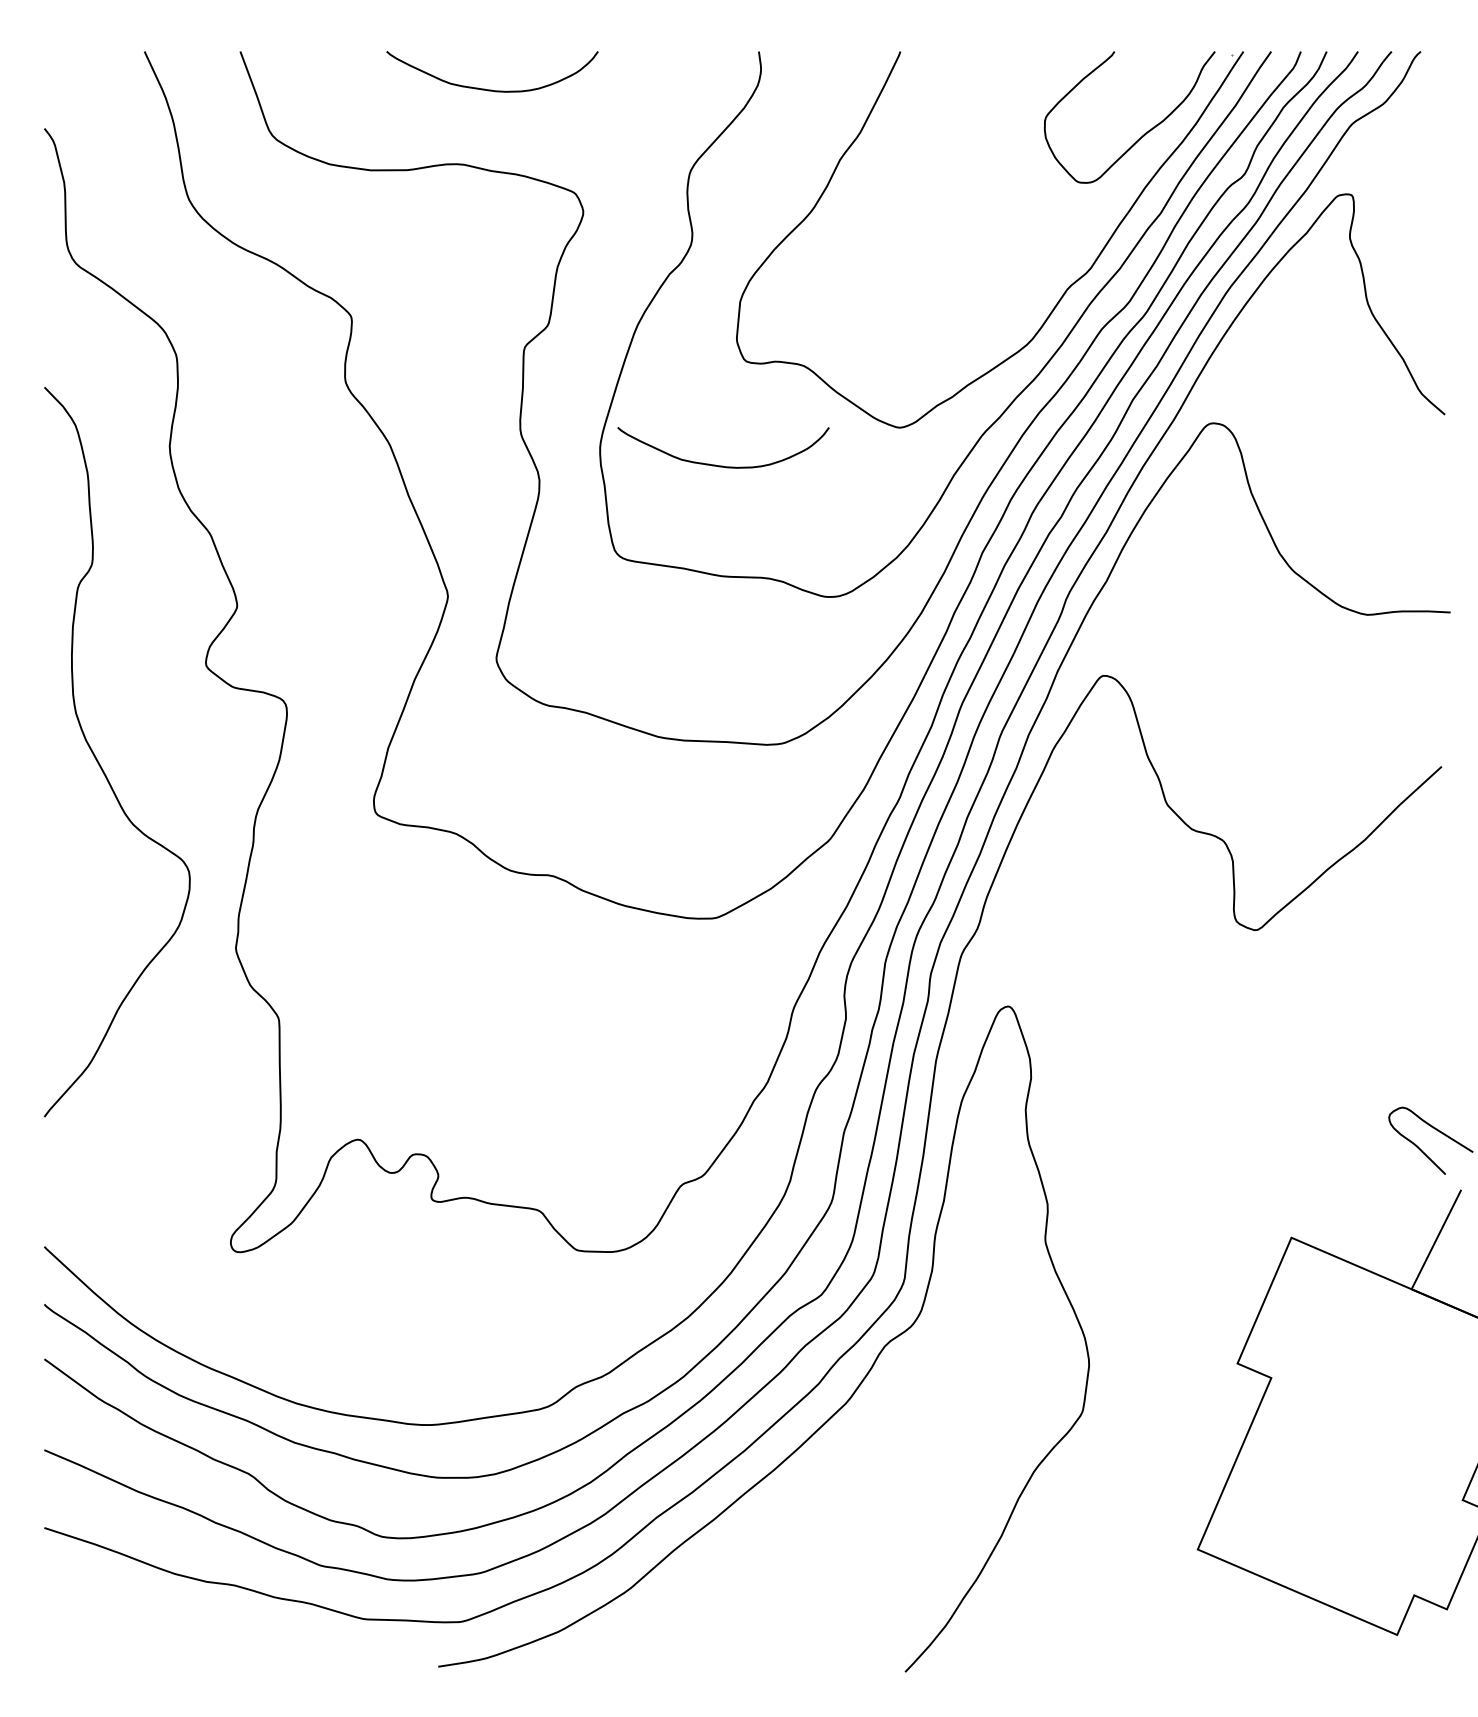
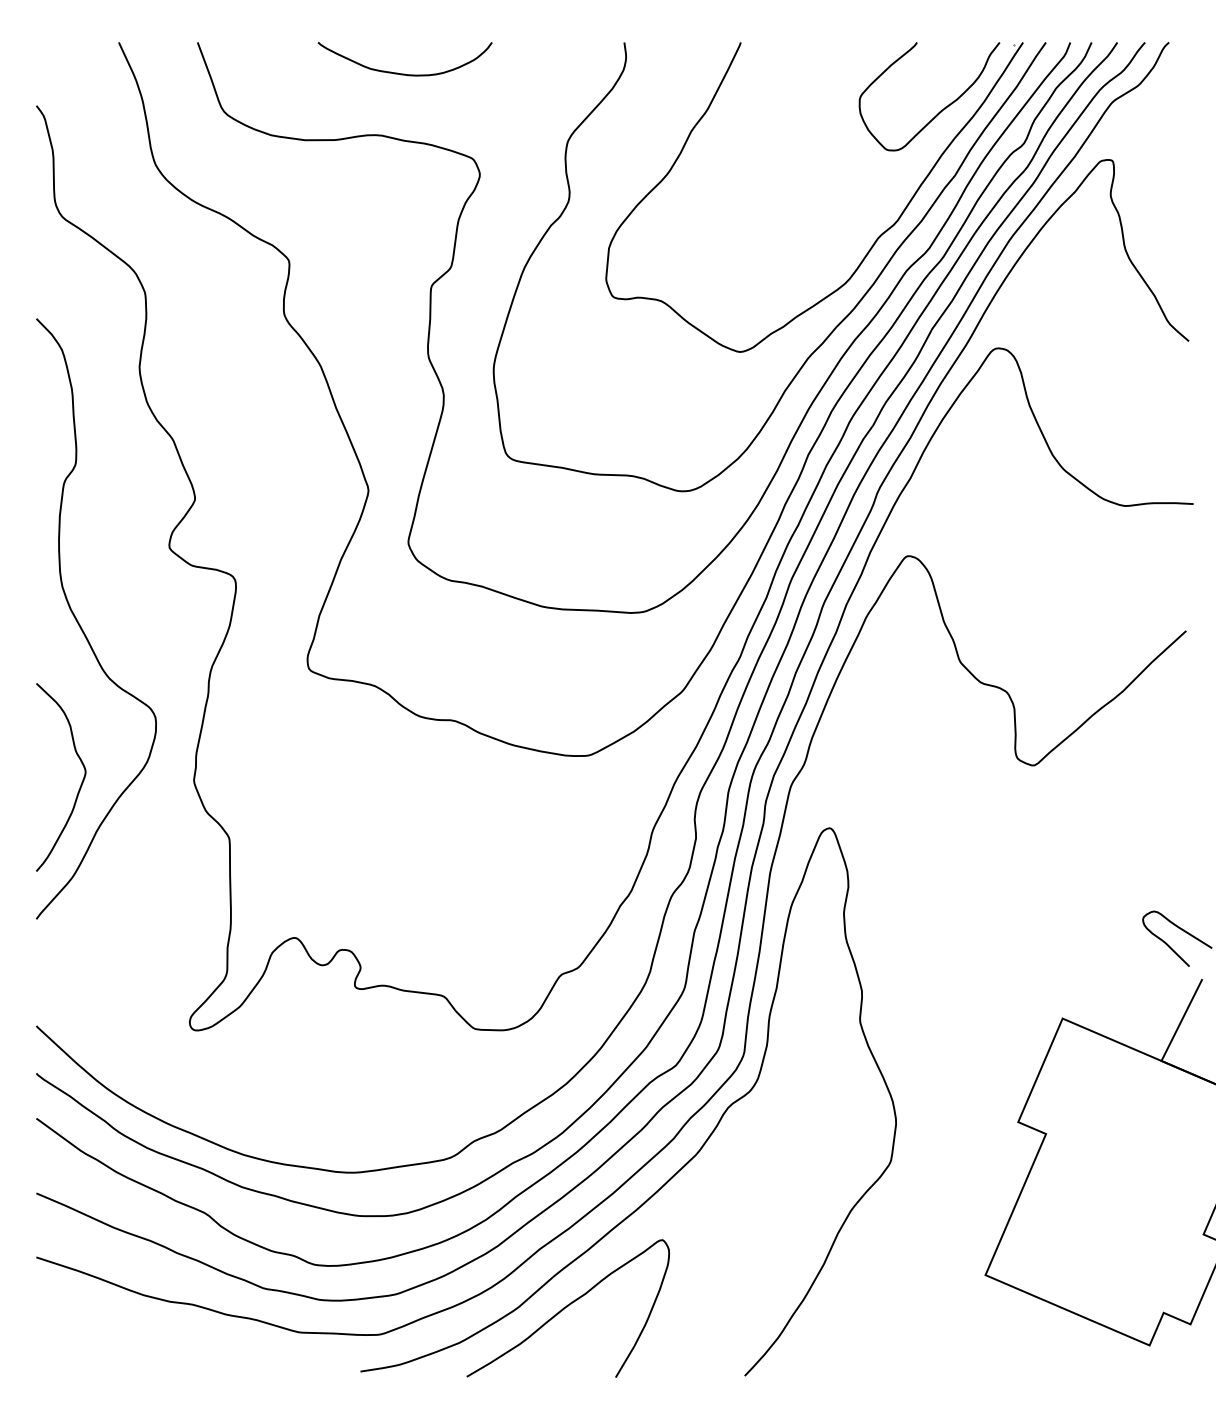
curve: (723, 465) -> (595, 383), removed
curve: (98, 952) -> (80, 783), added
curve: (689, 1588) -> (567, 1307), added

